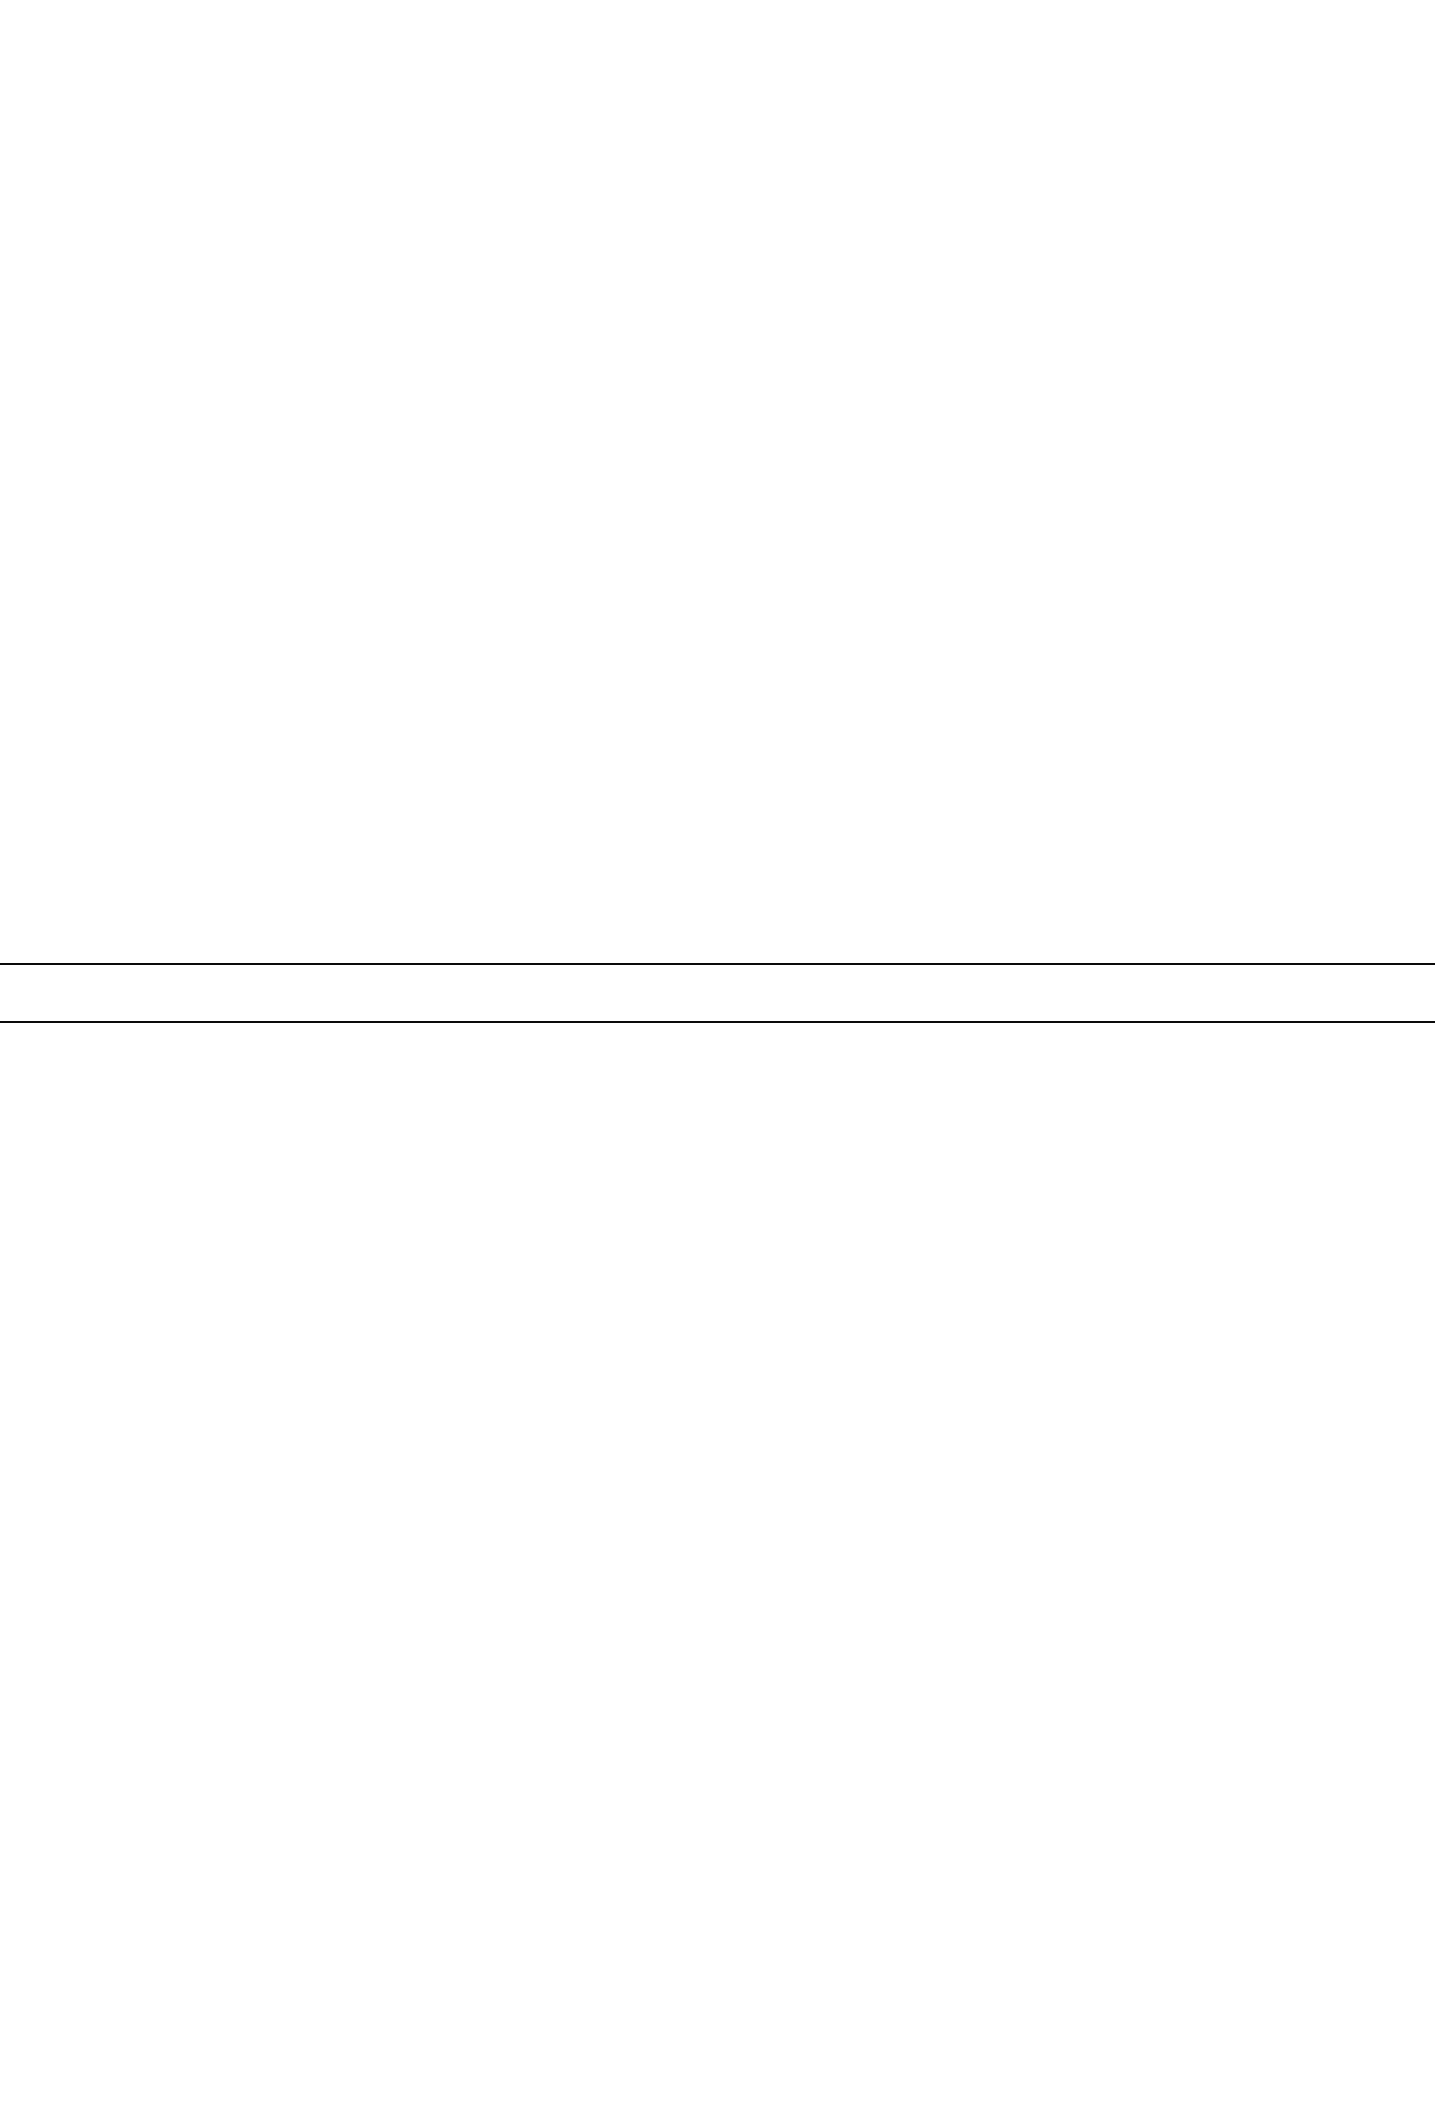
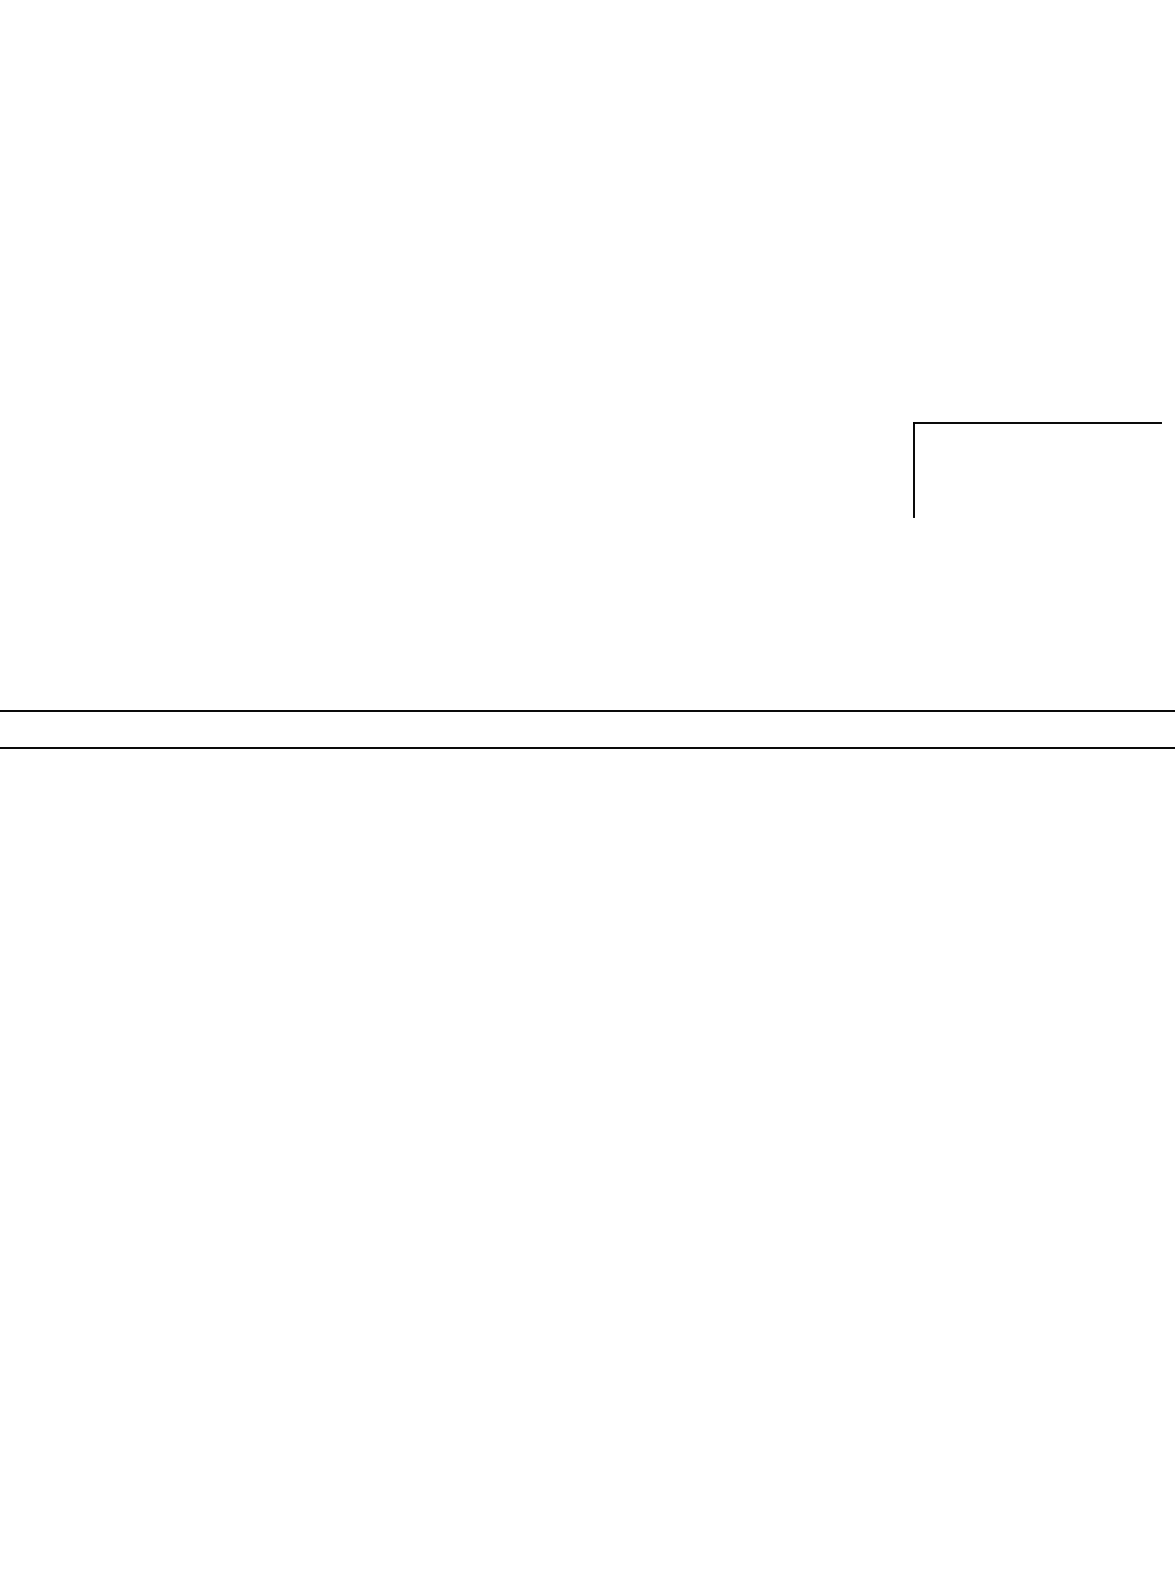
part: (1213, 515) -> (1037, 423), added

